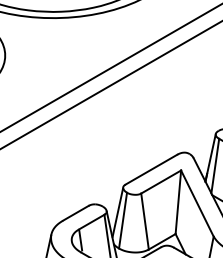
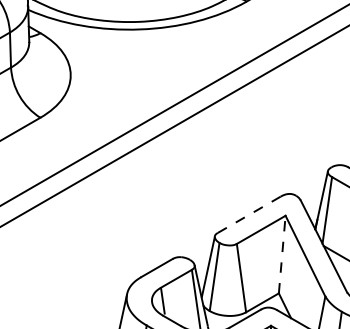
line: (151, 169) -> (249, 214), solid -> dashed
line: (178, 202) -> (282, 254), solid -> dashed

